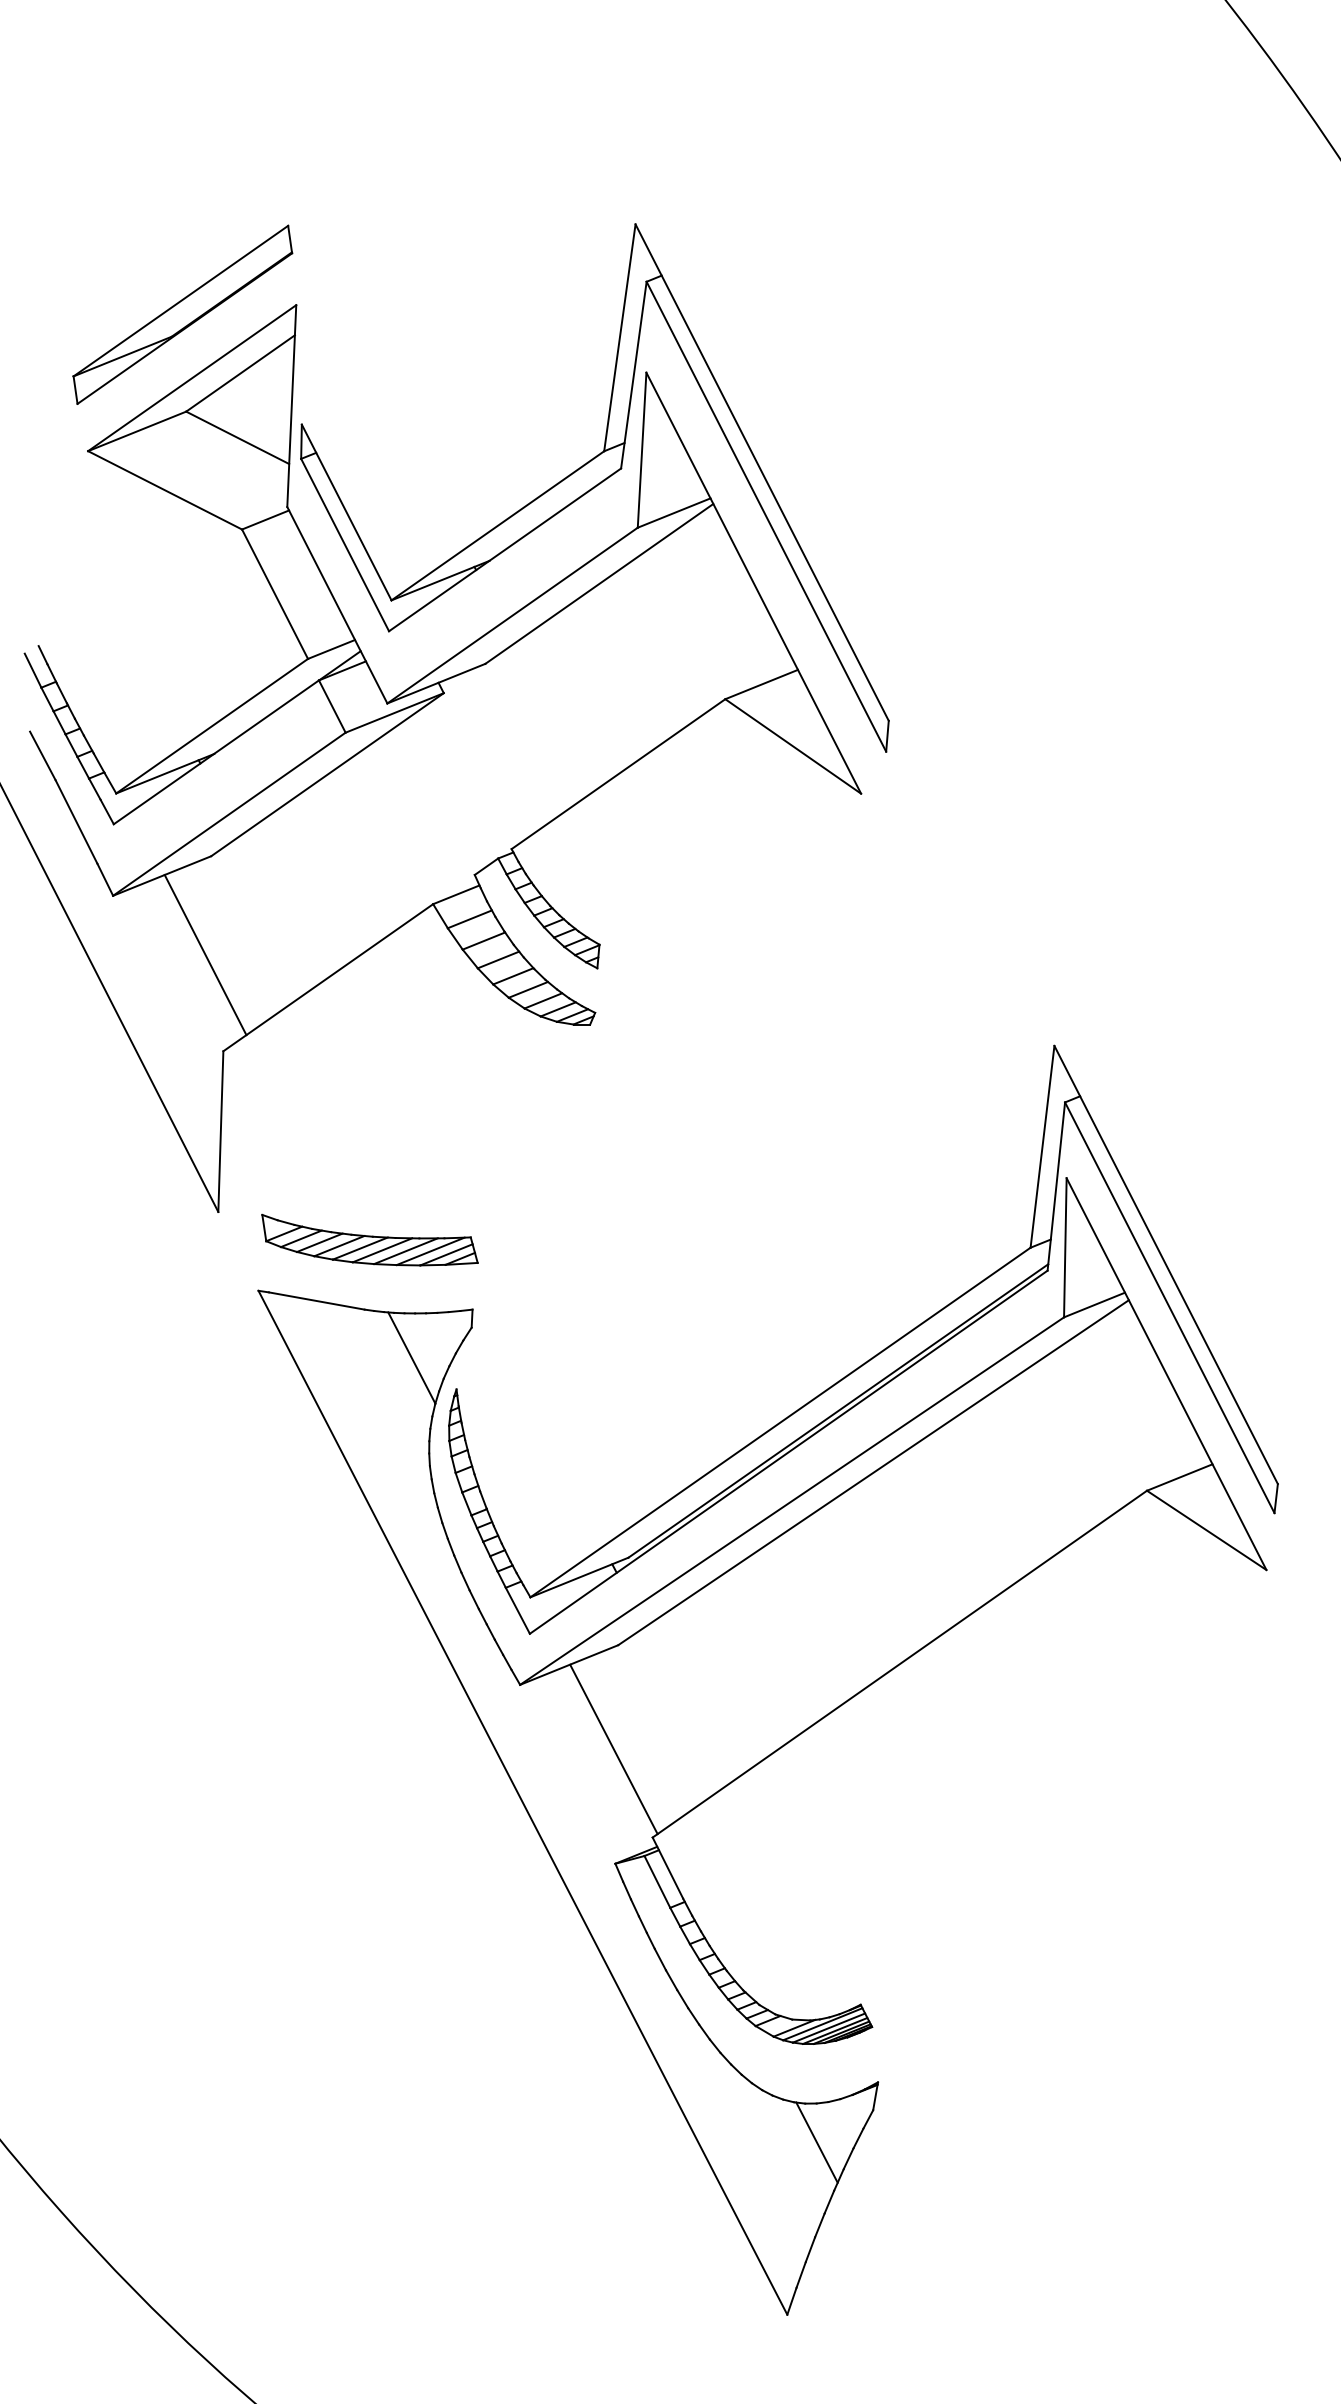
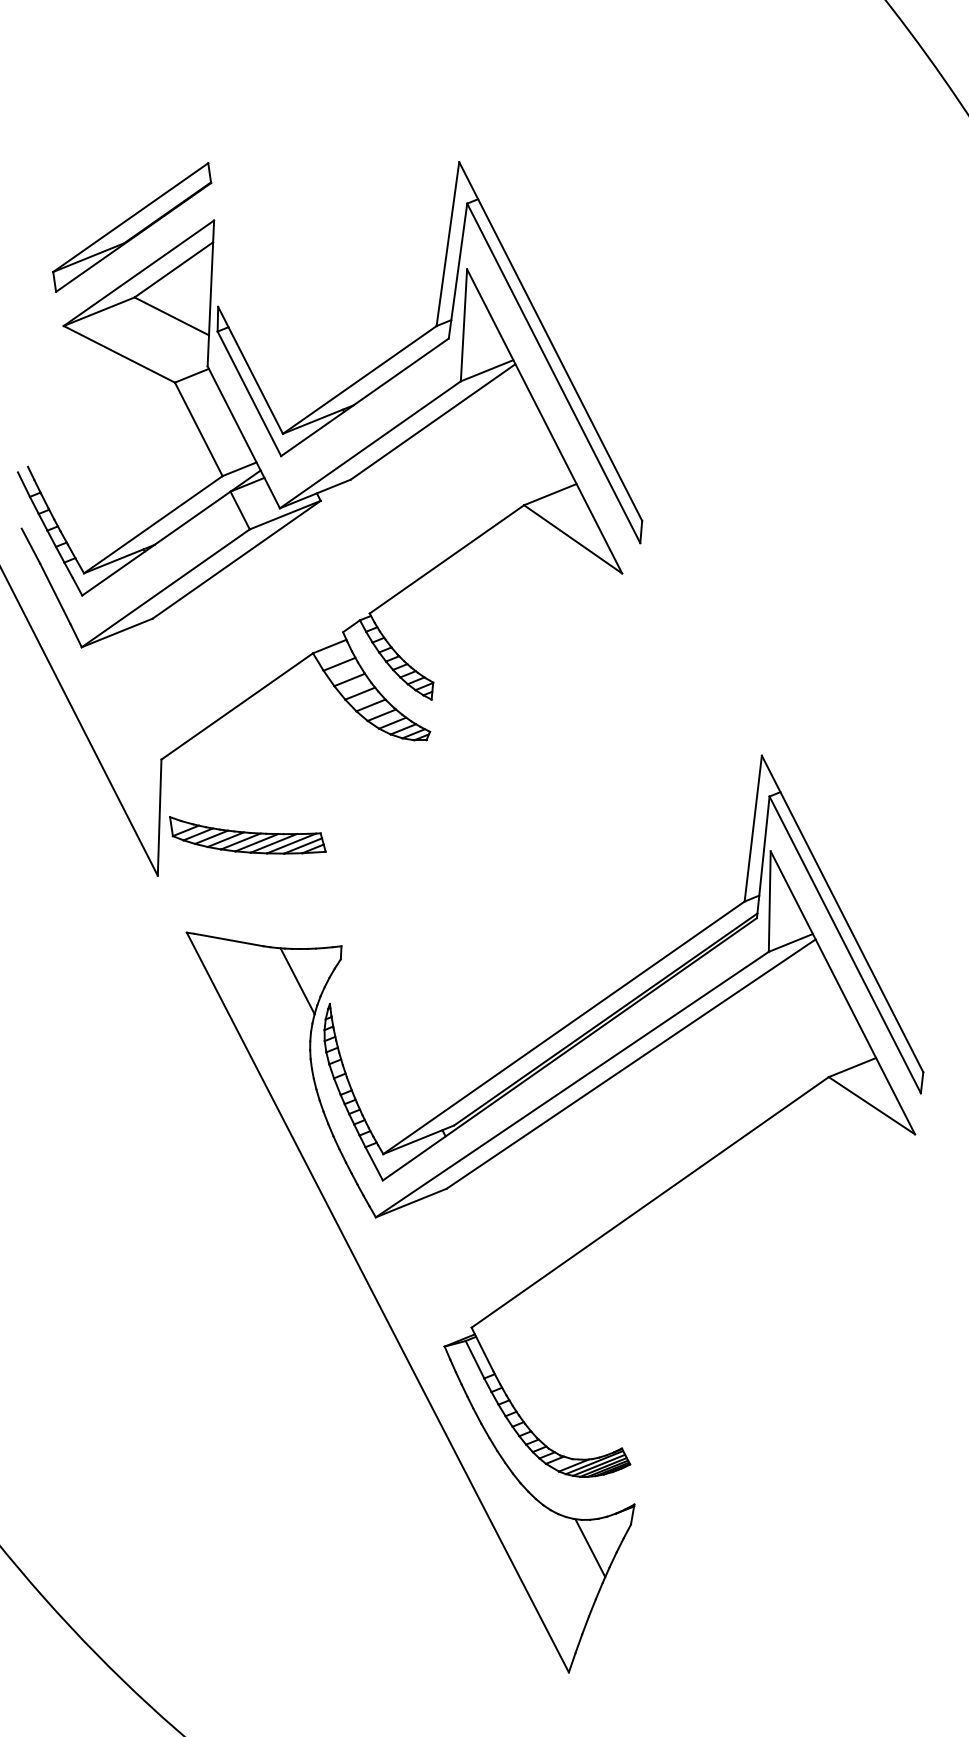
line: (205, 954) -> (148, 689), removed
part: (369, 1239) -> (247, 834), moved
line: (613, 1749) -> (443, 1264), removed

